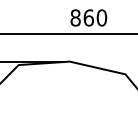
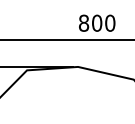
text: (88, 17) -> (96, 22), 860 -> 800

